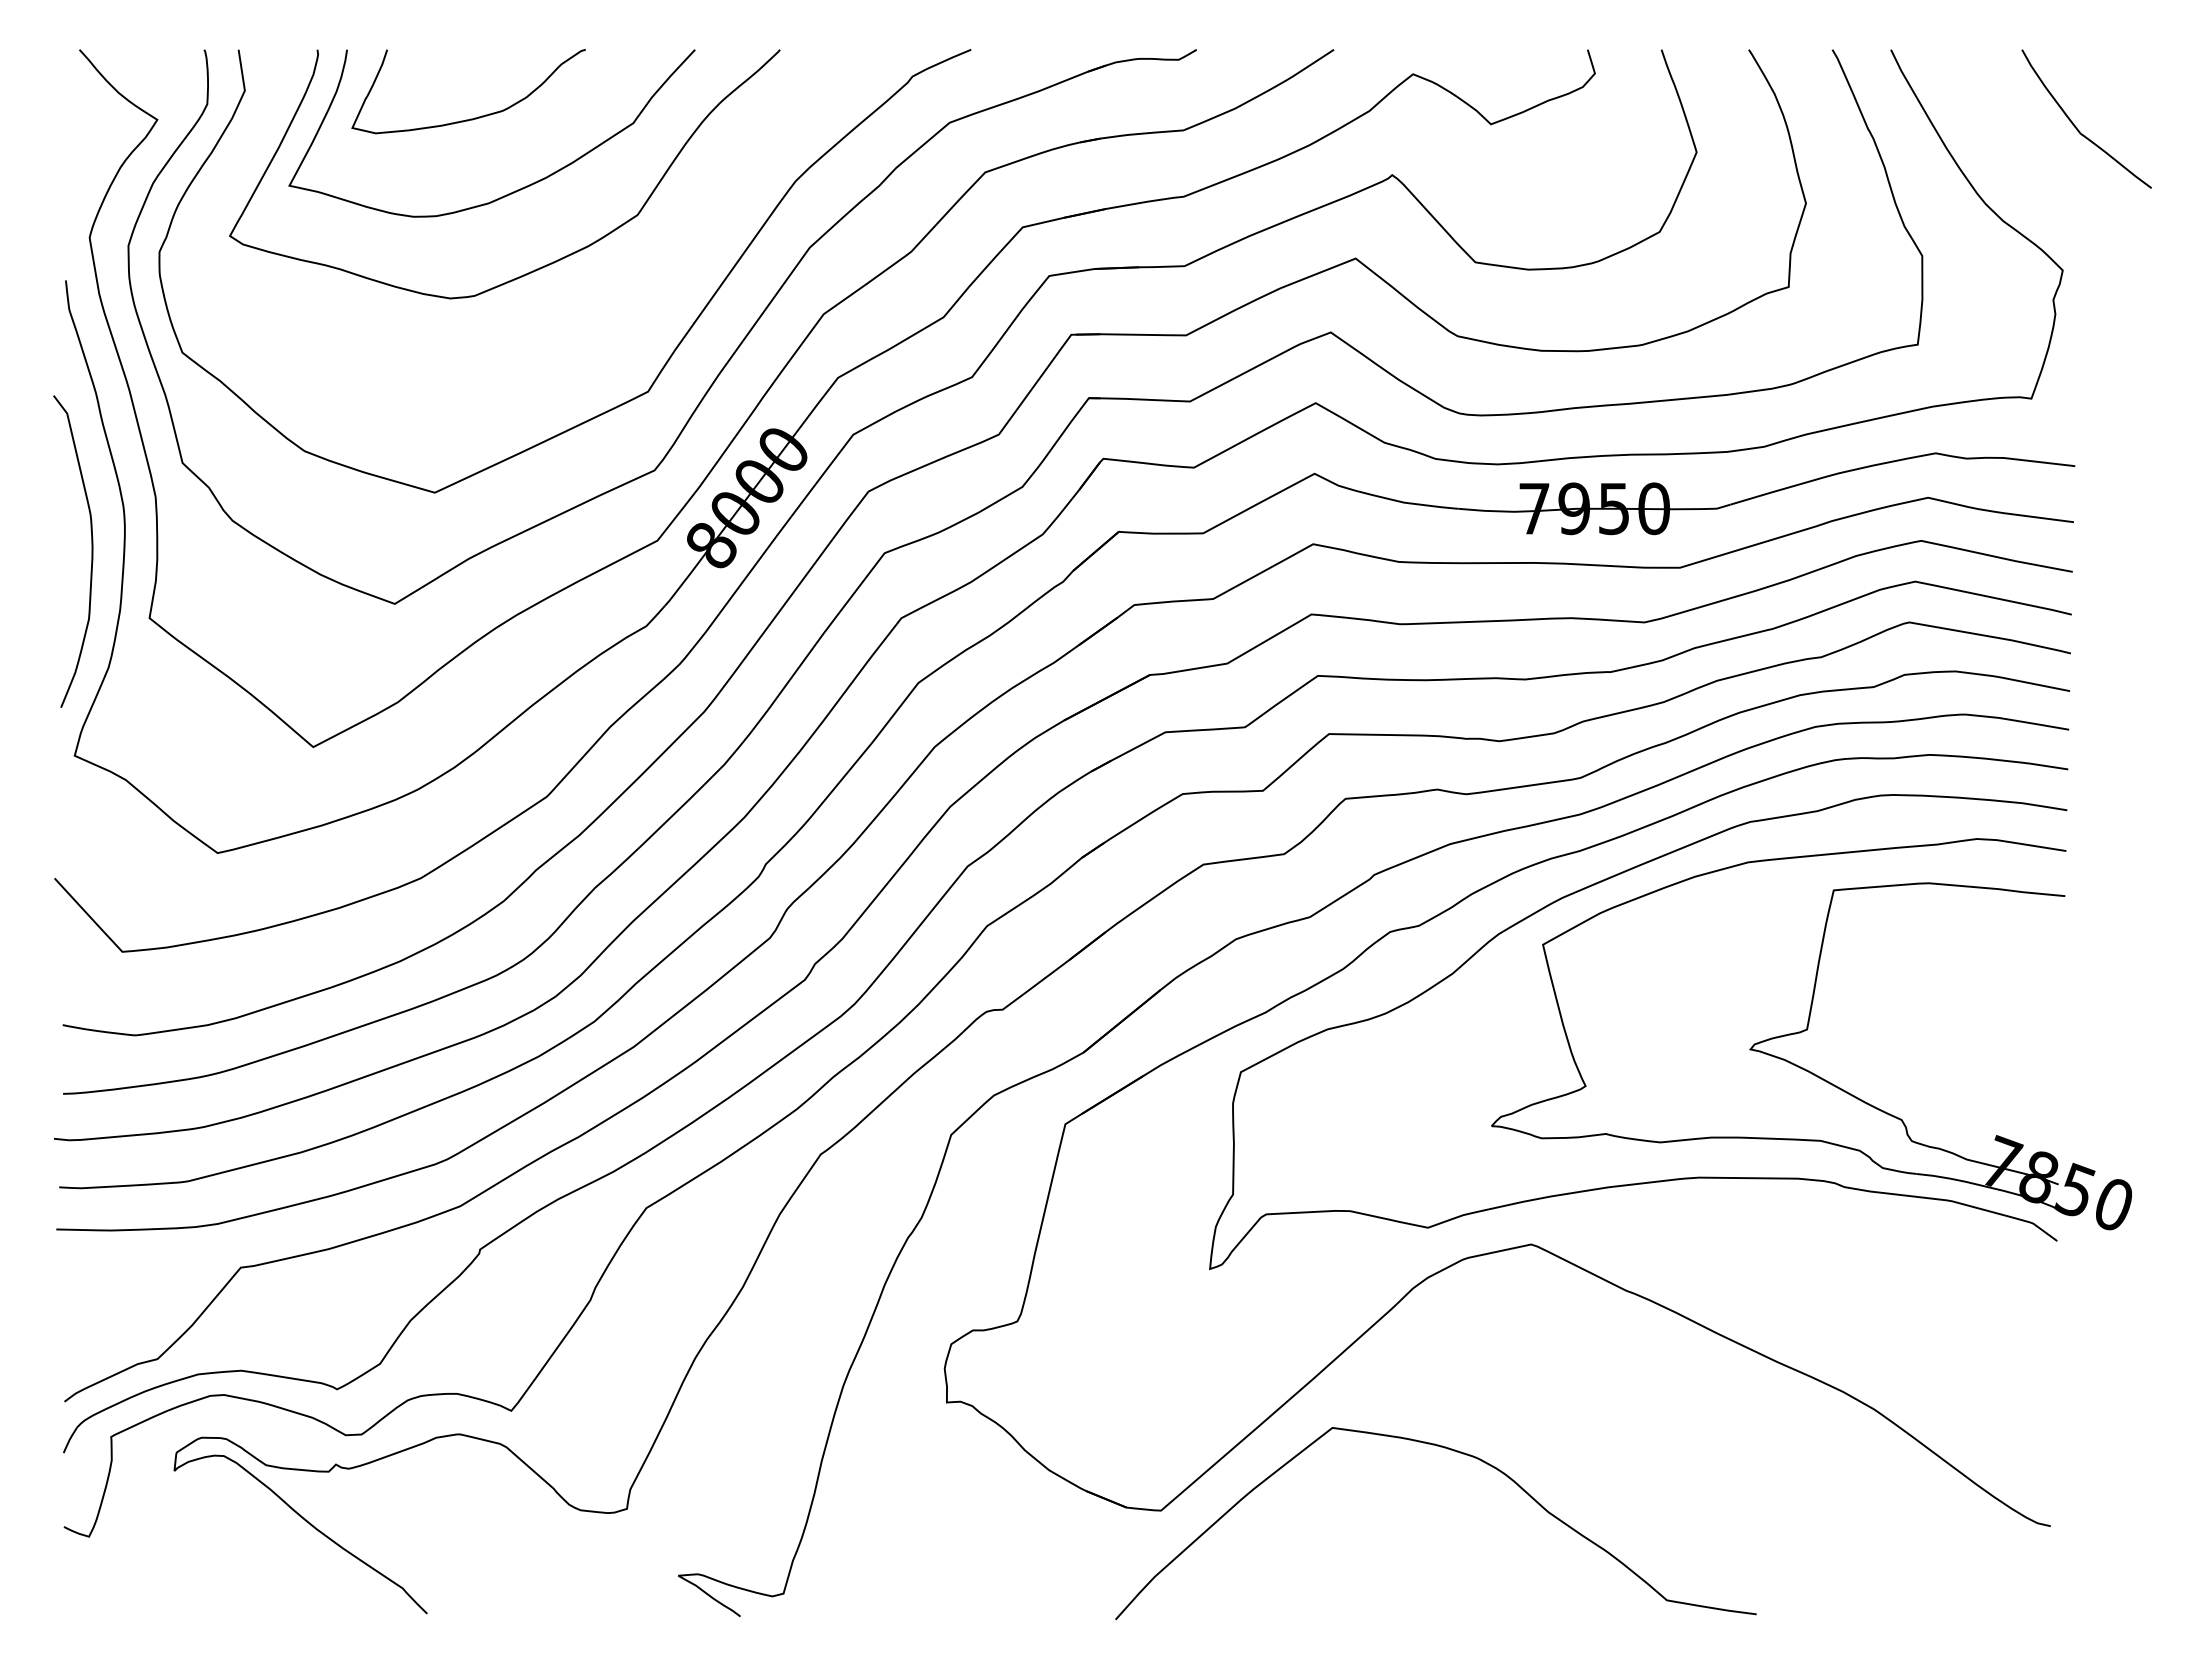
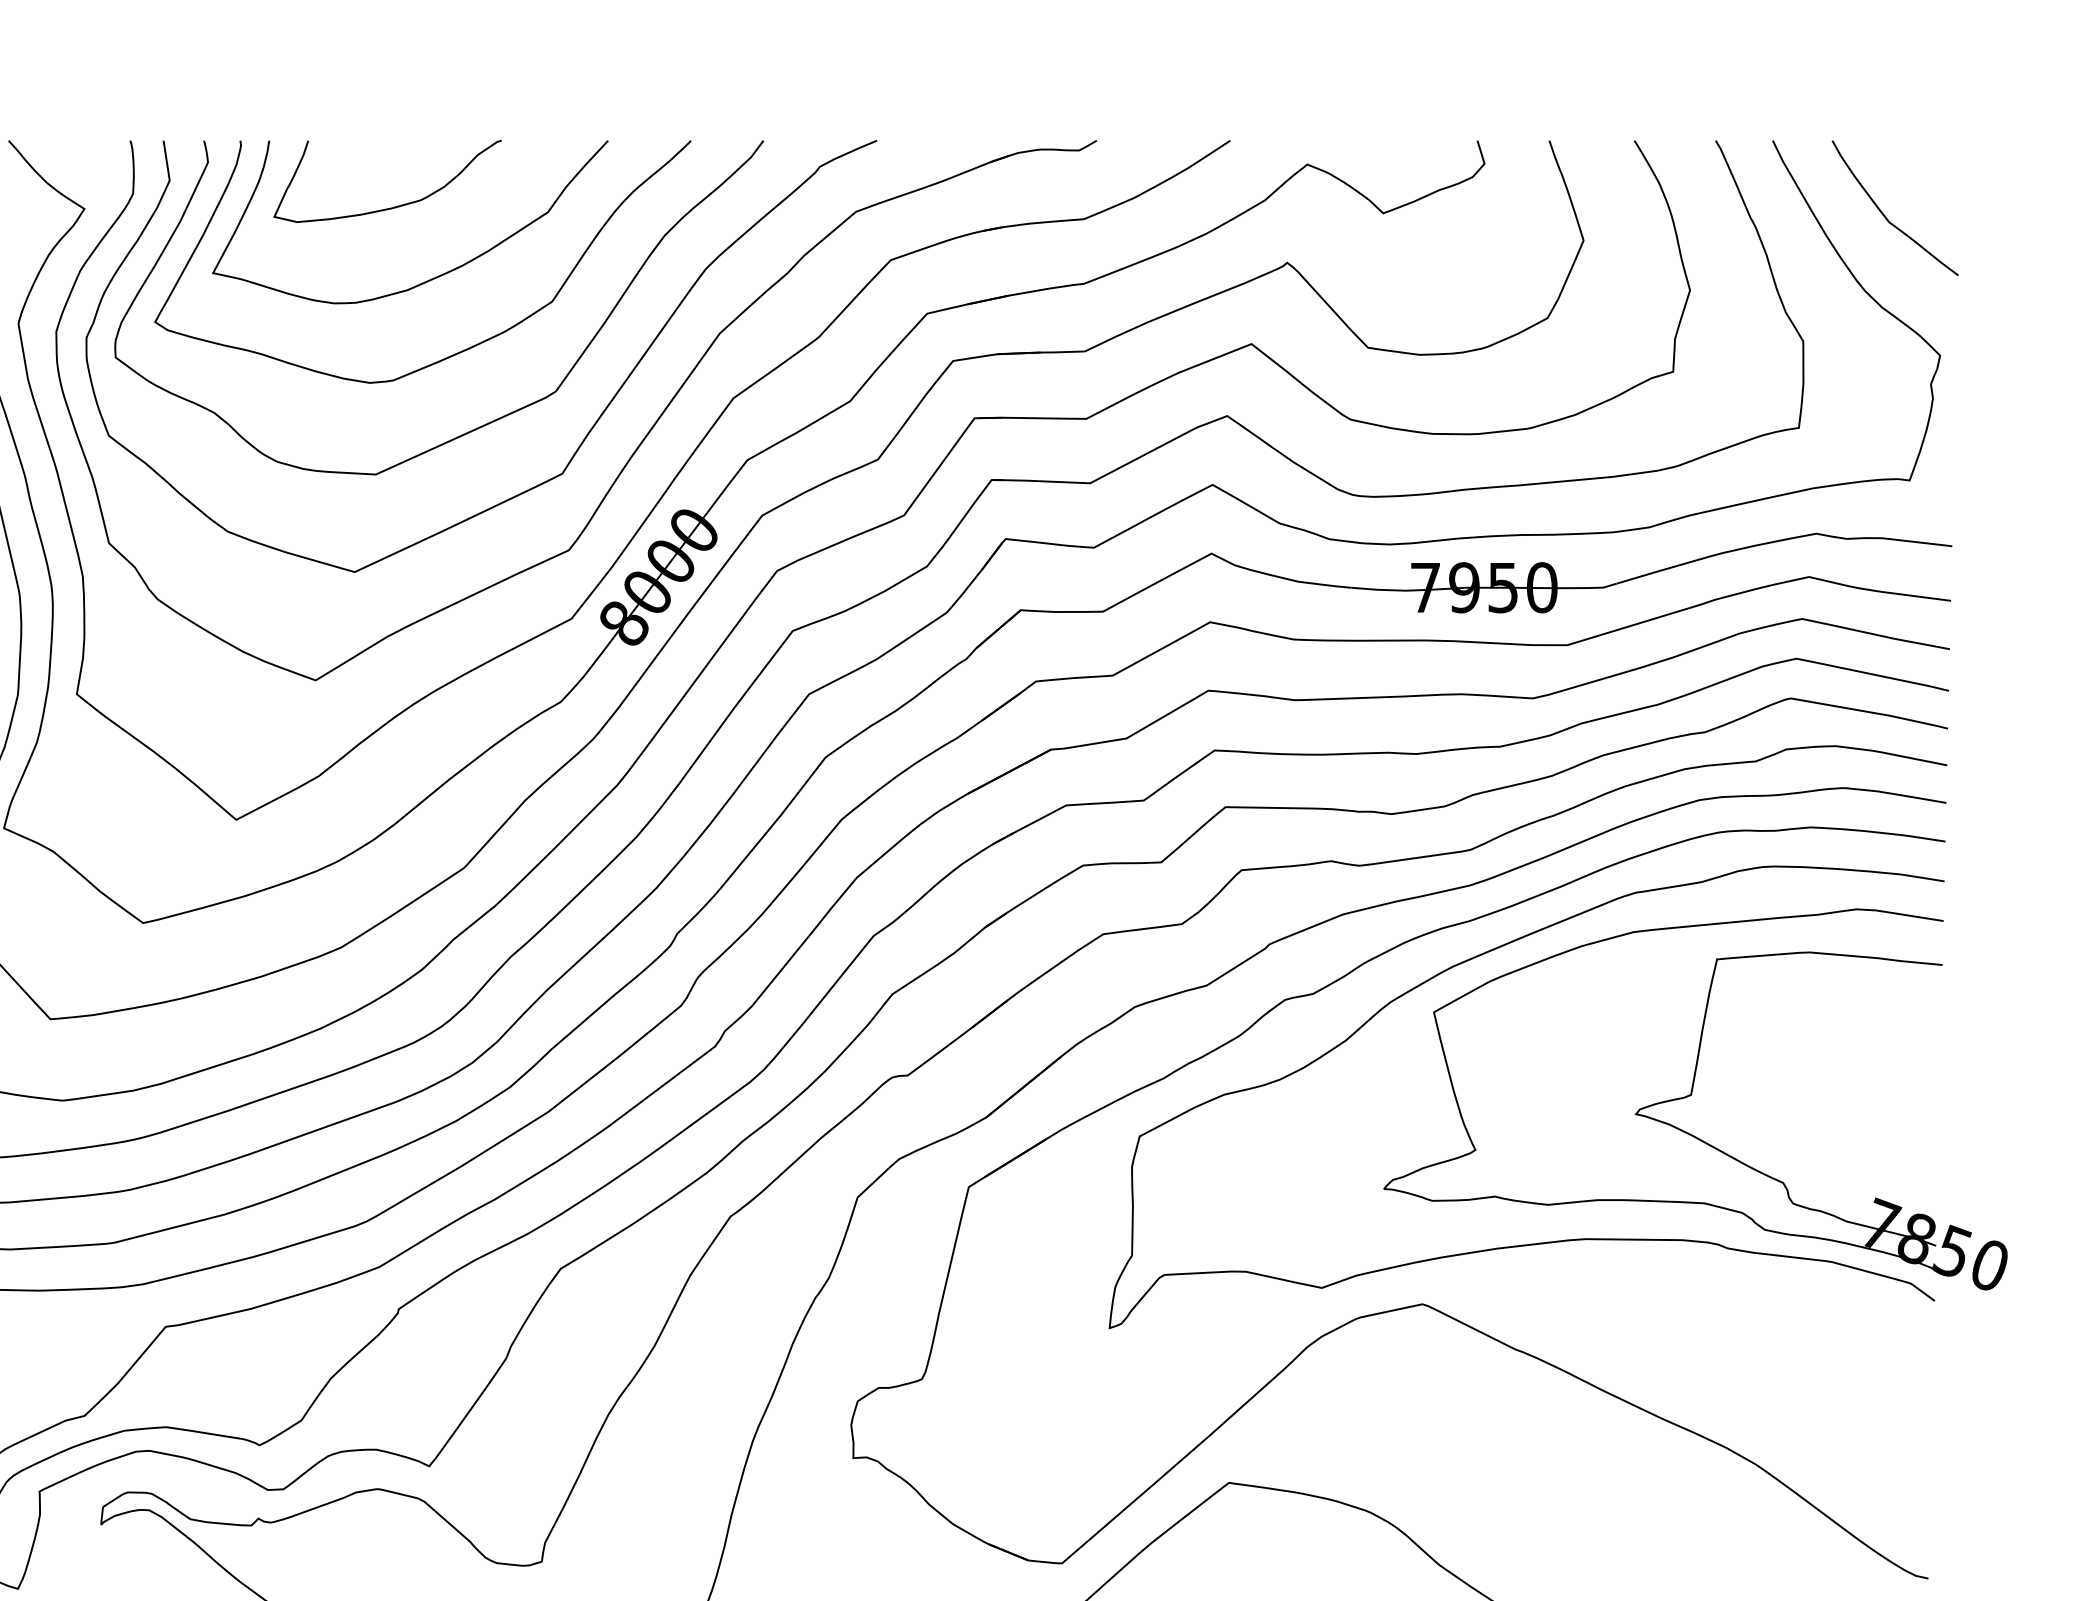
curve: (2076, 126) -> (1885, 215), moved
curve: (577, 336) -> (493, 419), added

